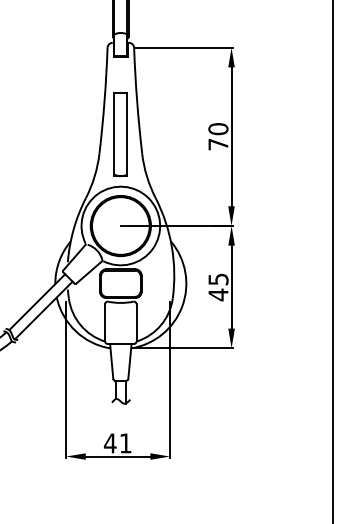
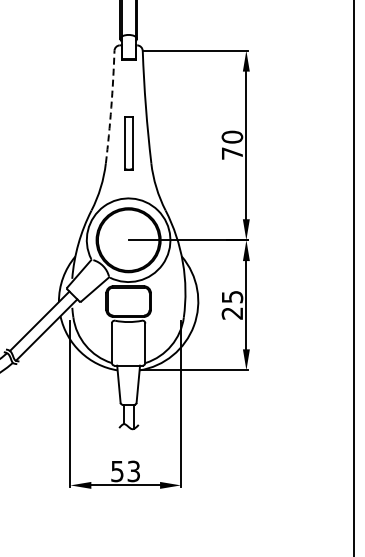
arc: (104, 101) -> (111, 107), solid -> dashed
part: (120, 135) -> (128, 143), size x0.6
text: (217, 294) -> (231, 313), 45 -> 25
text: (116, 443) -> (124, 471), 41 -> 53

